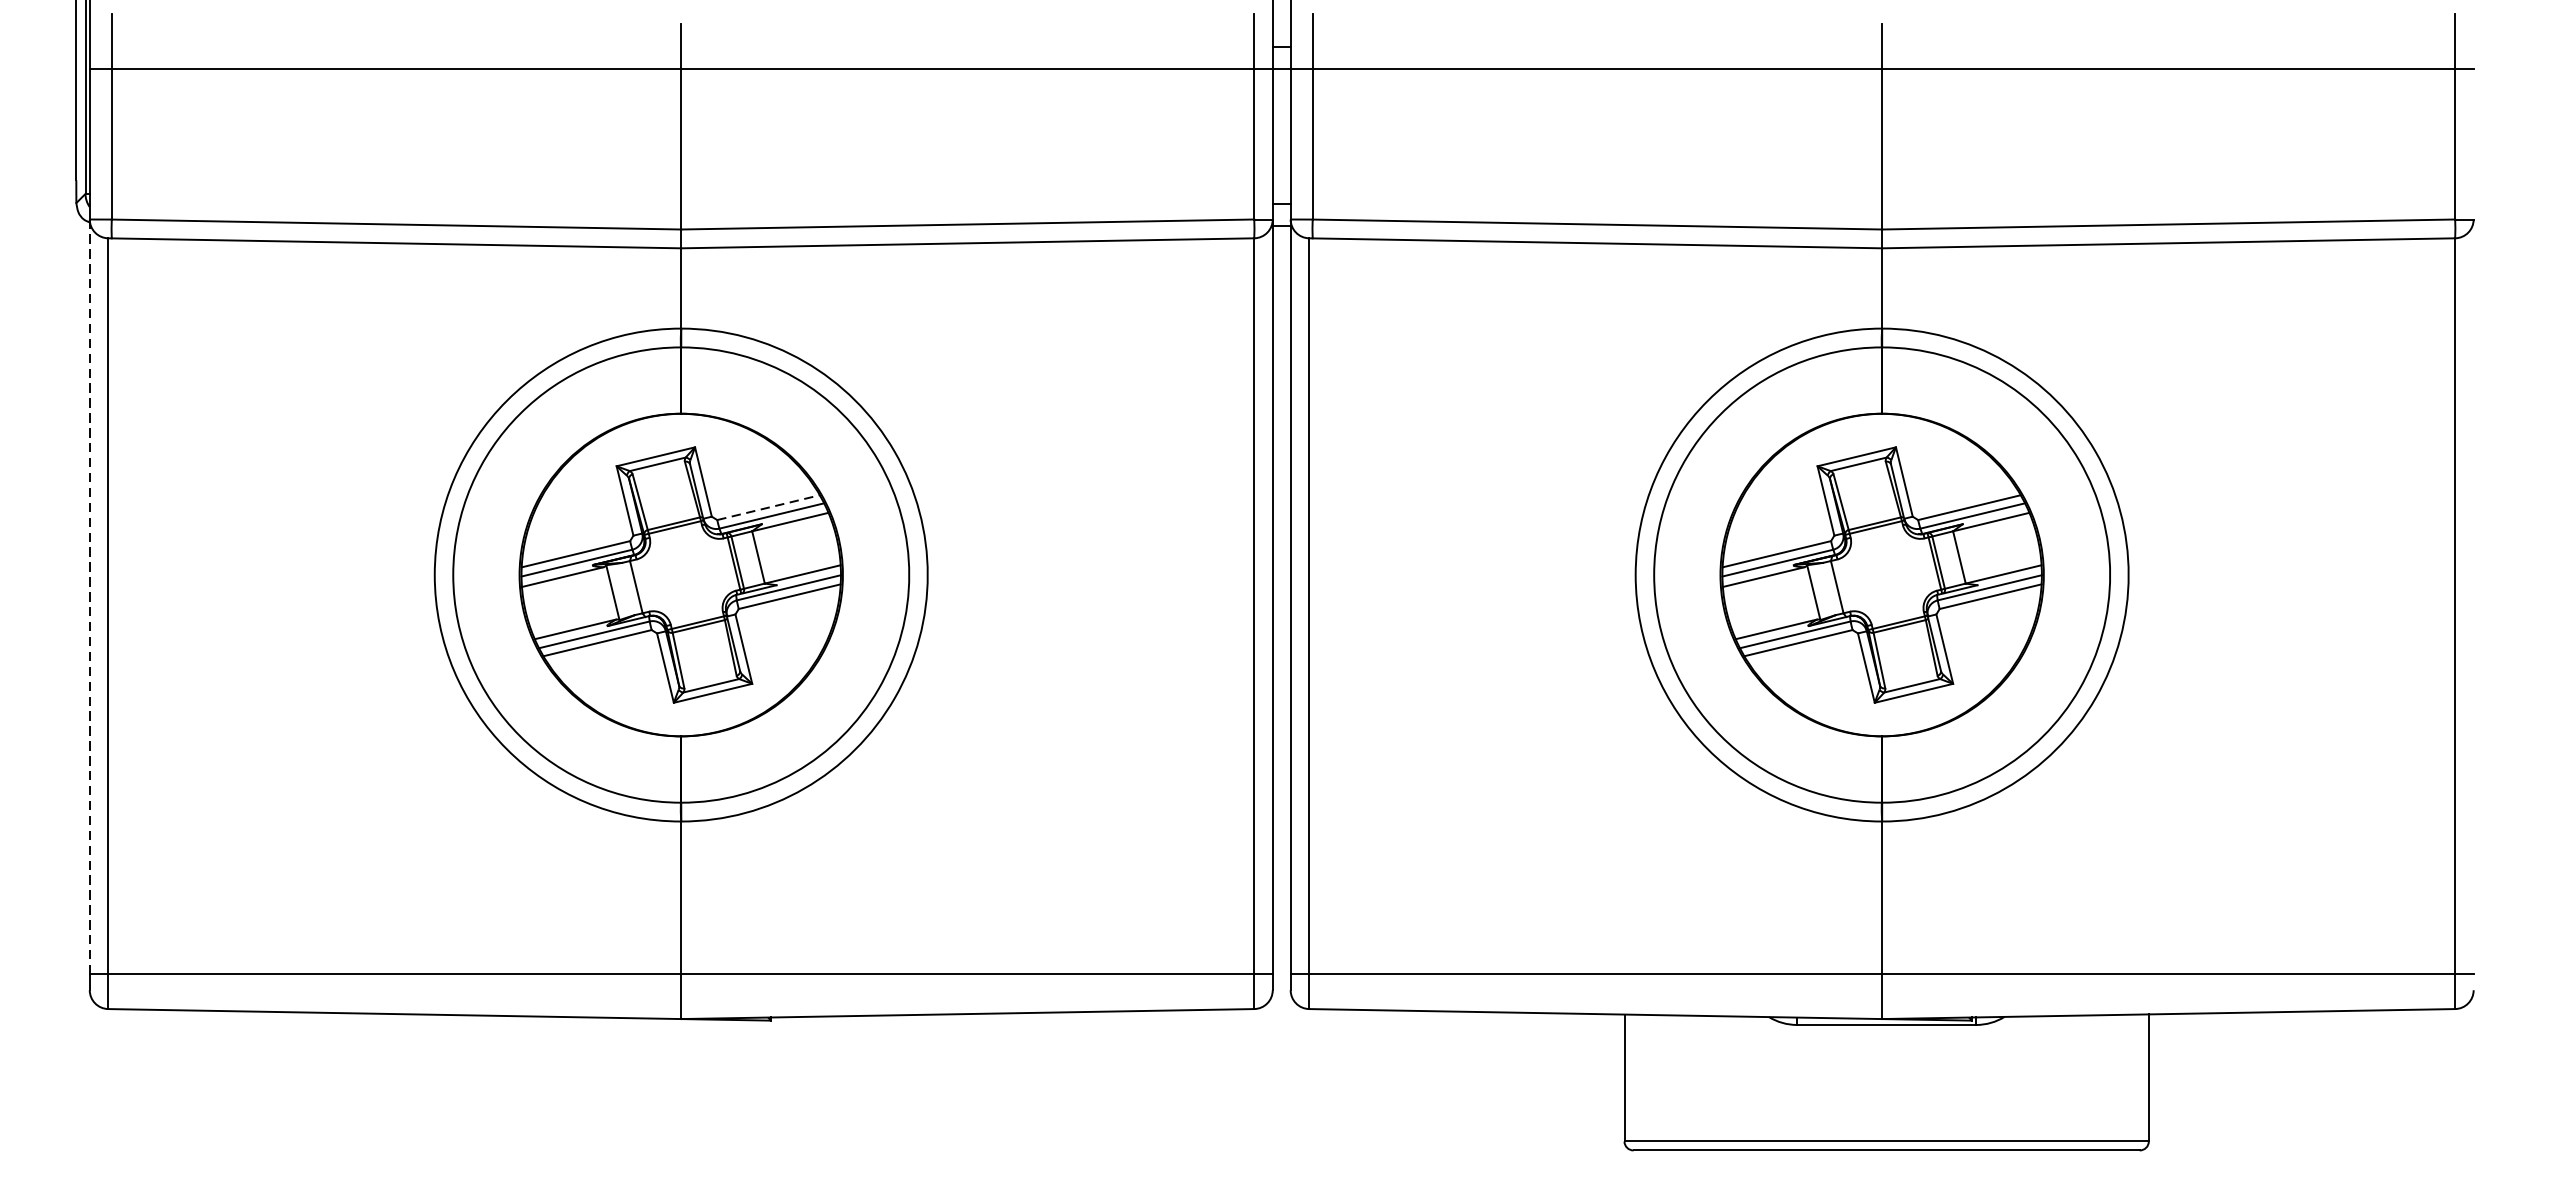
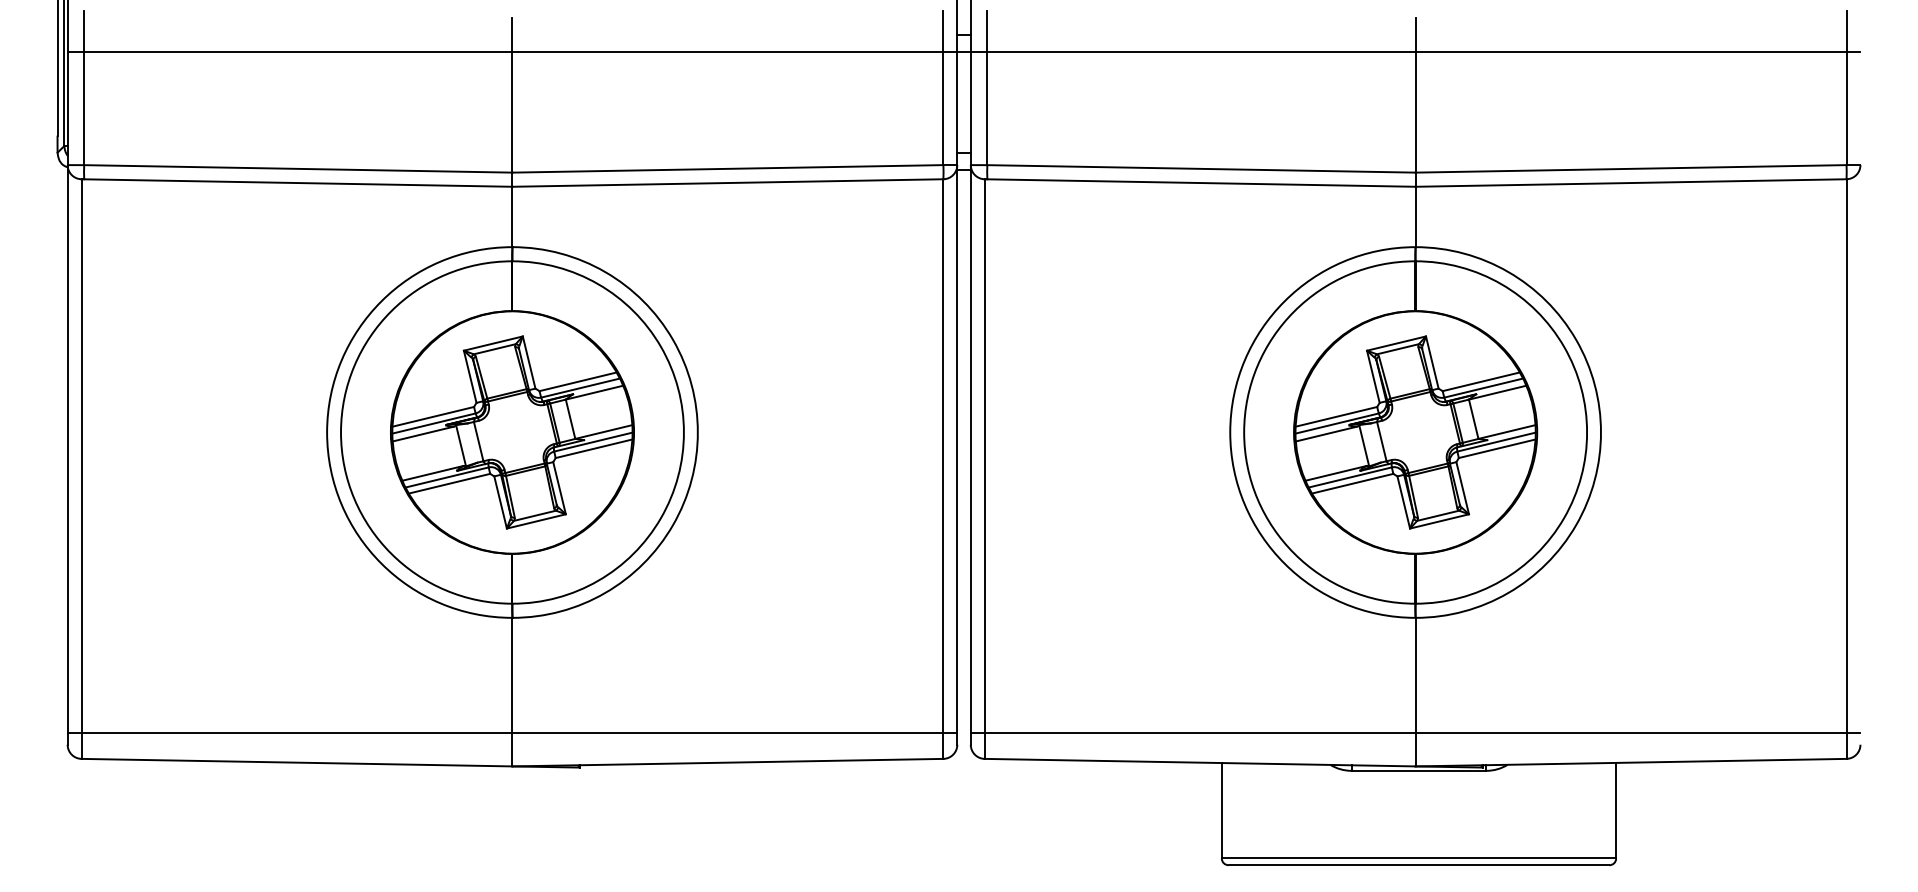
line: (769, 507) -> (578, 381), dashed -> solid
line: (89, 596) -> (67, 448), dashed -> solid

